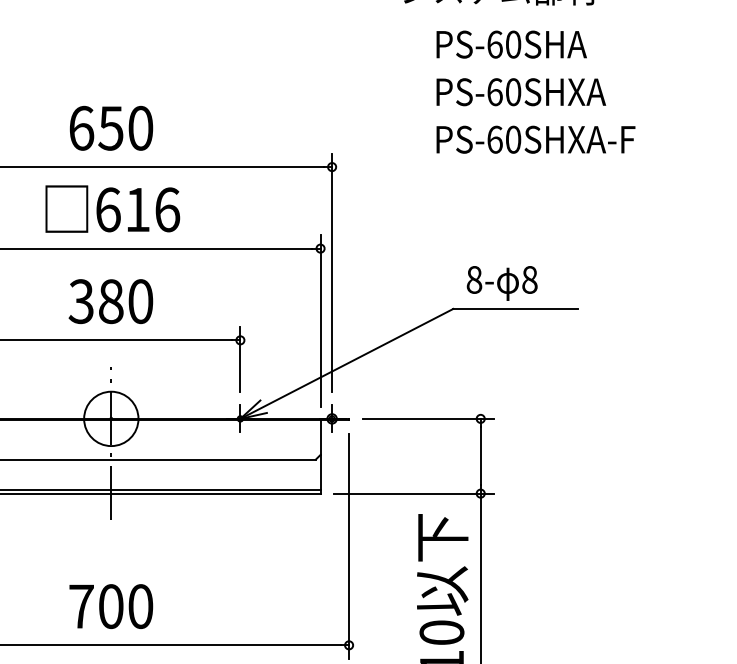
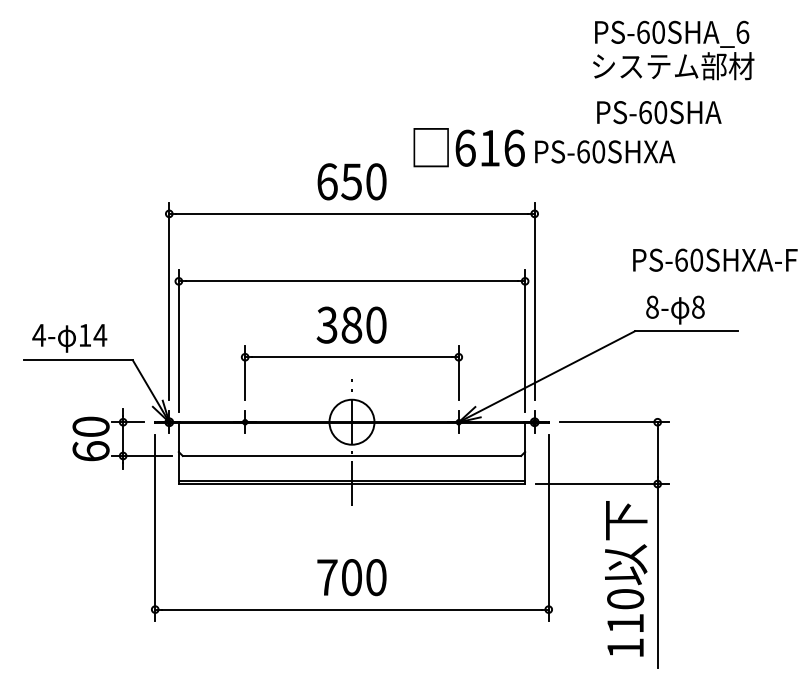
text: (511, 44) -> (659, 112), moved
text: (521, 91) -> (605, 151), moved
text: (536, 138) -> (715, 259), moved
text: (111, 208) -> (468, 147), moved

